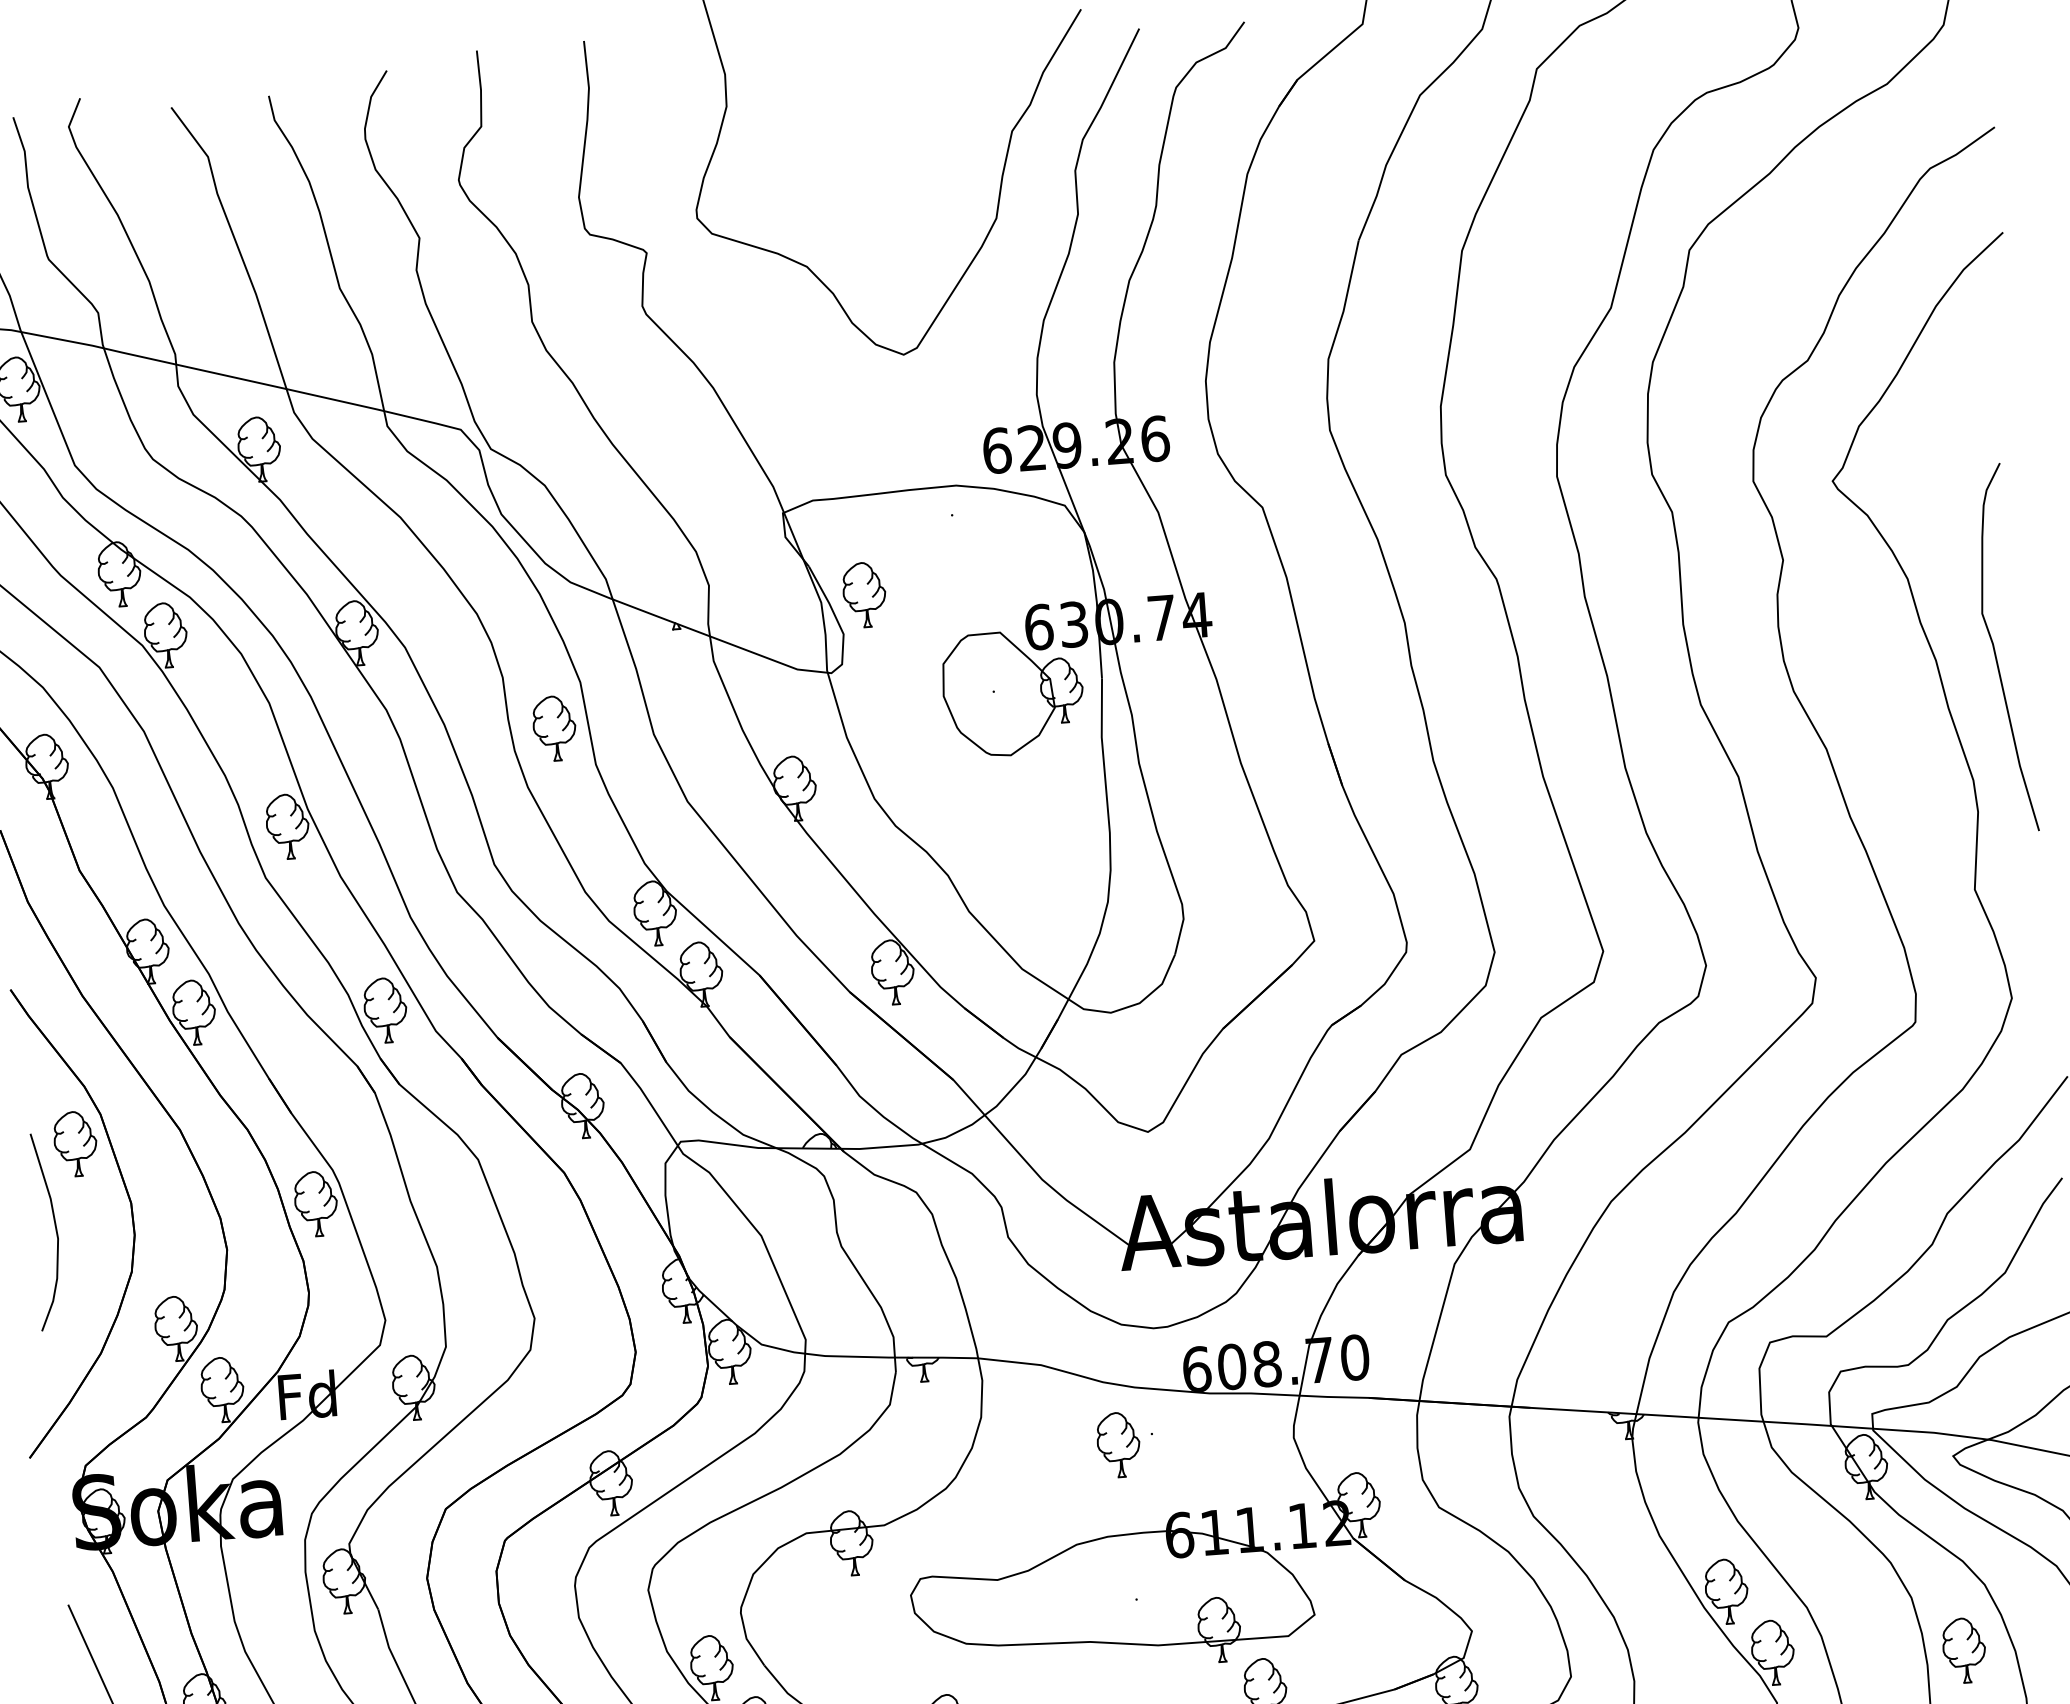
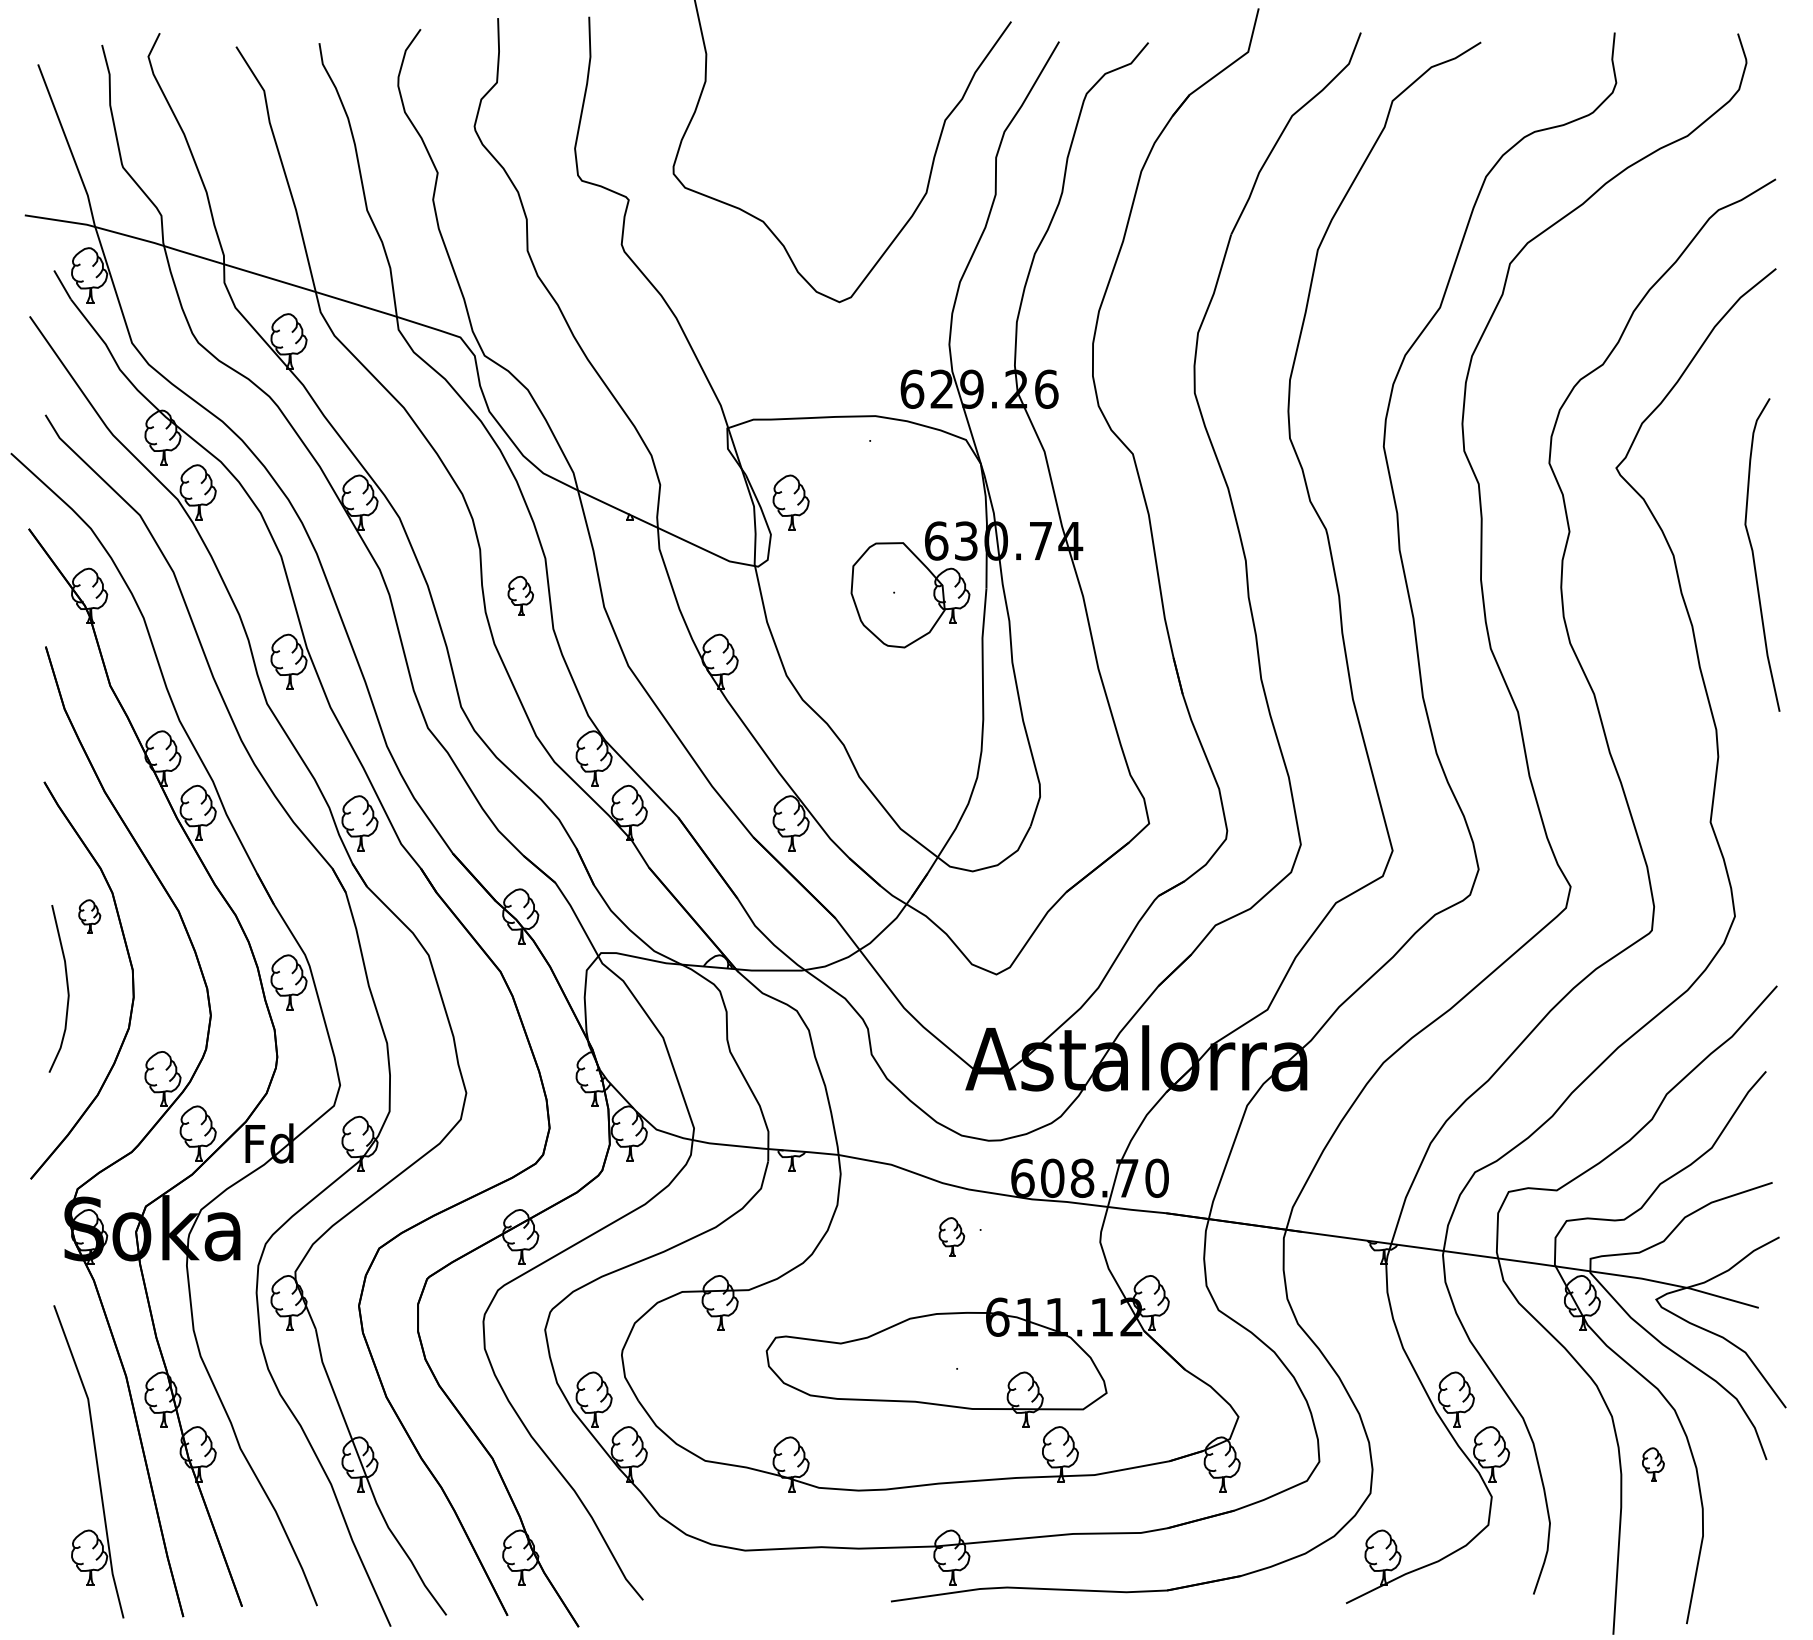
curve: (1995, 649) -> (1754, 555), moved
part: (554, 728) -> (520, 595), size x0.7
part: (75, 1143) -> (89, 916), size x0.6
part: (1118, 1444) -> (951, 1236), size x0.7
part: (1964, 1650) -> (1653, 1464), size x0.6

